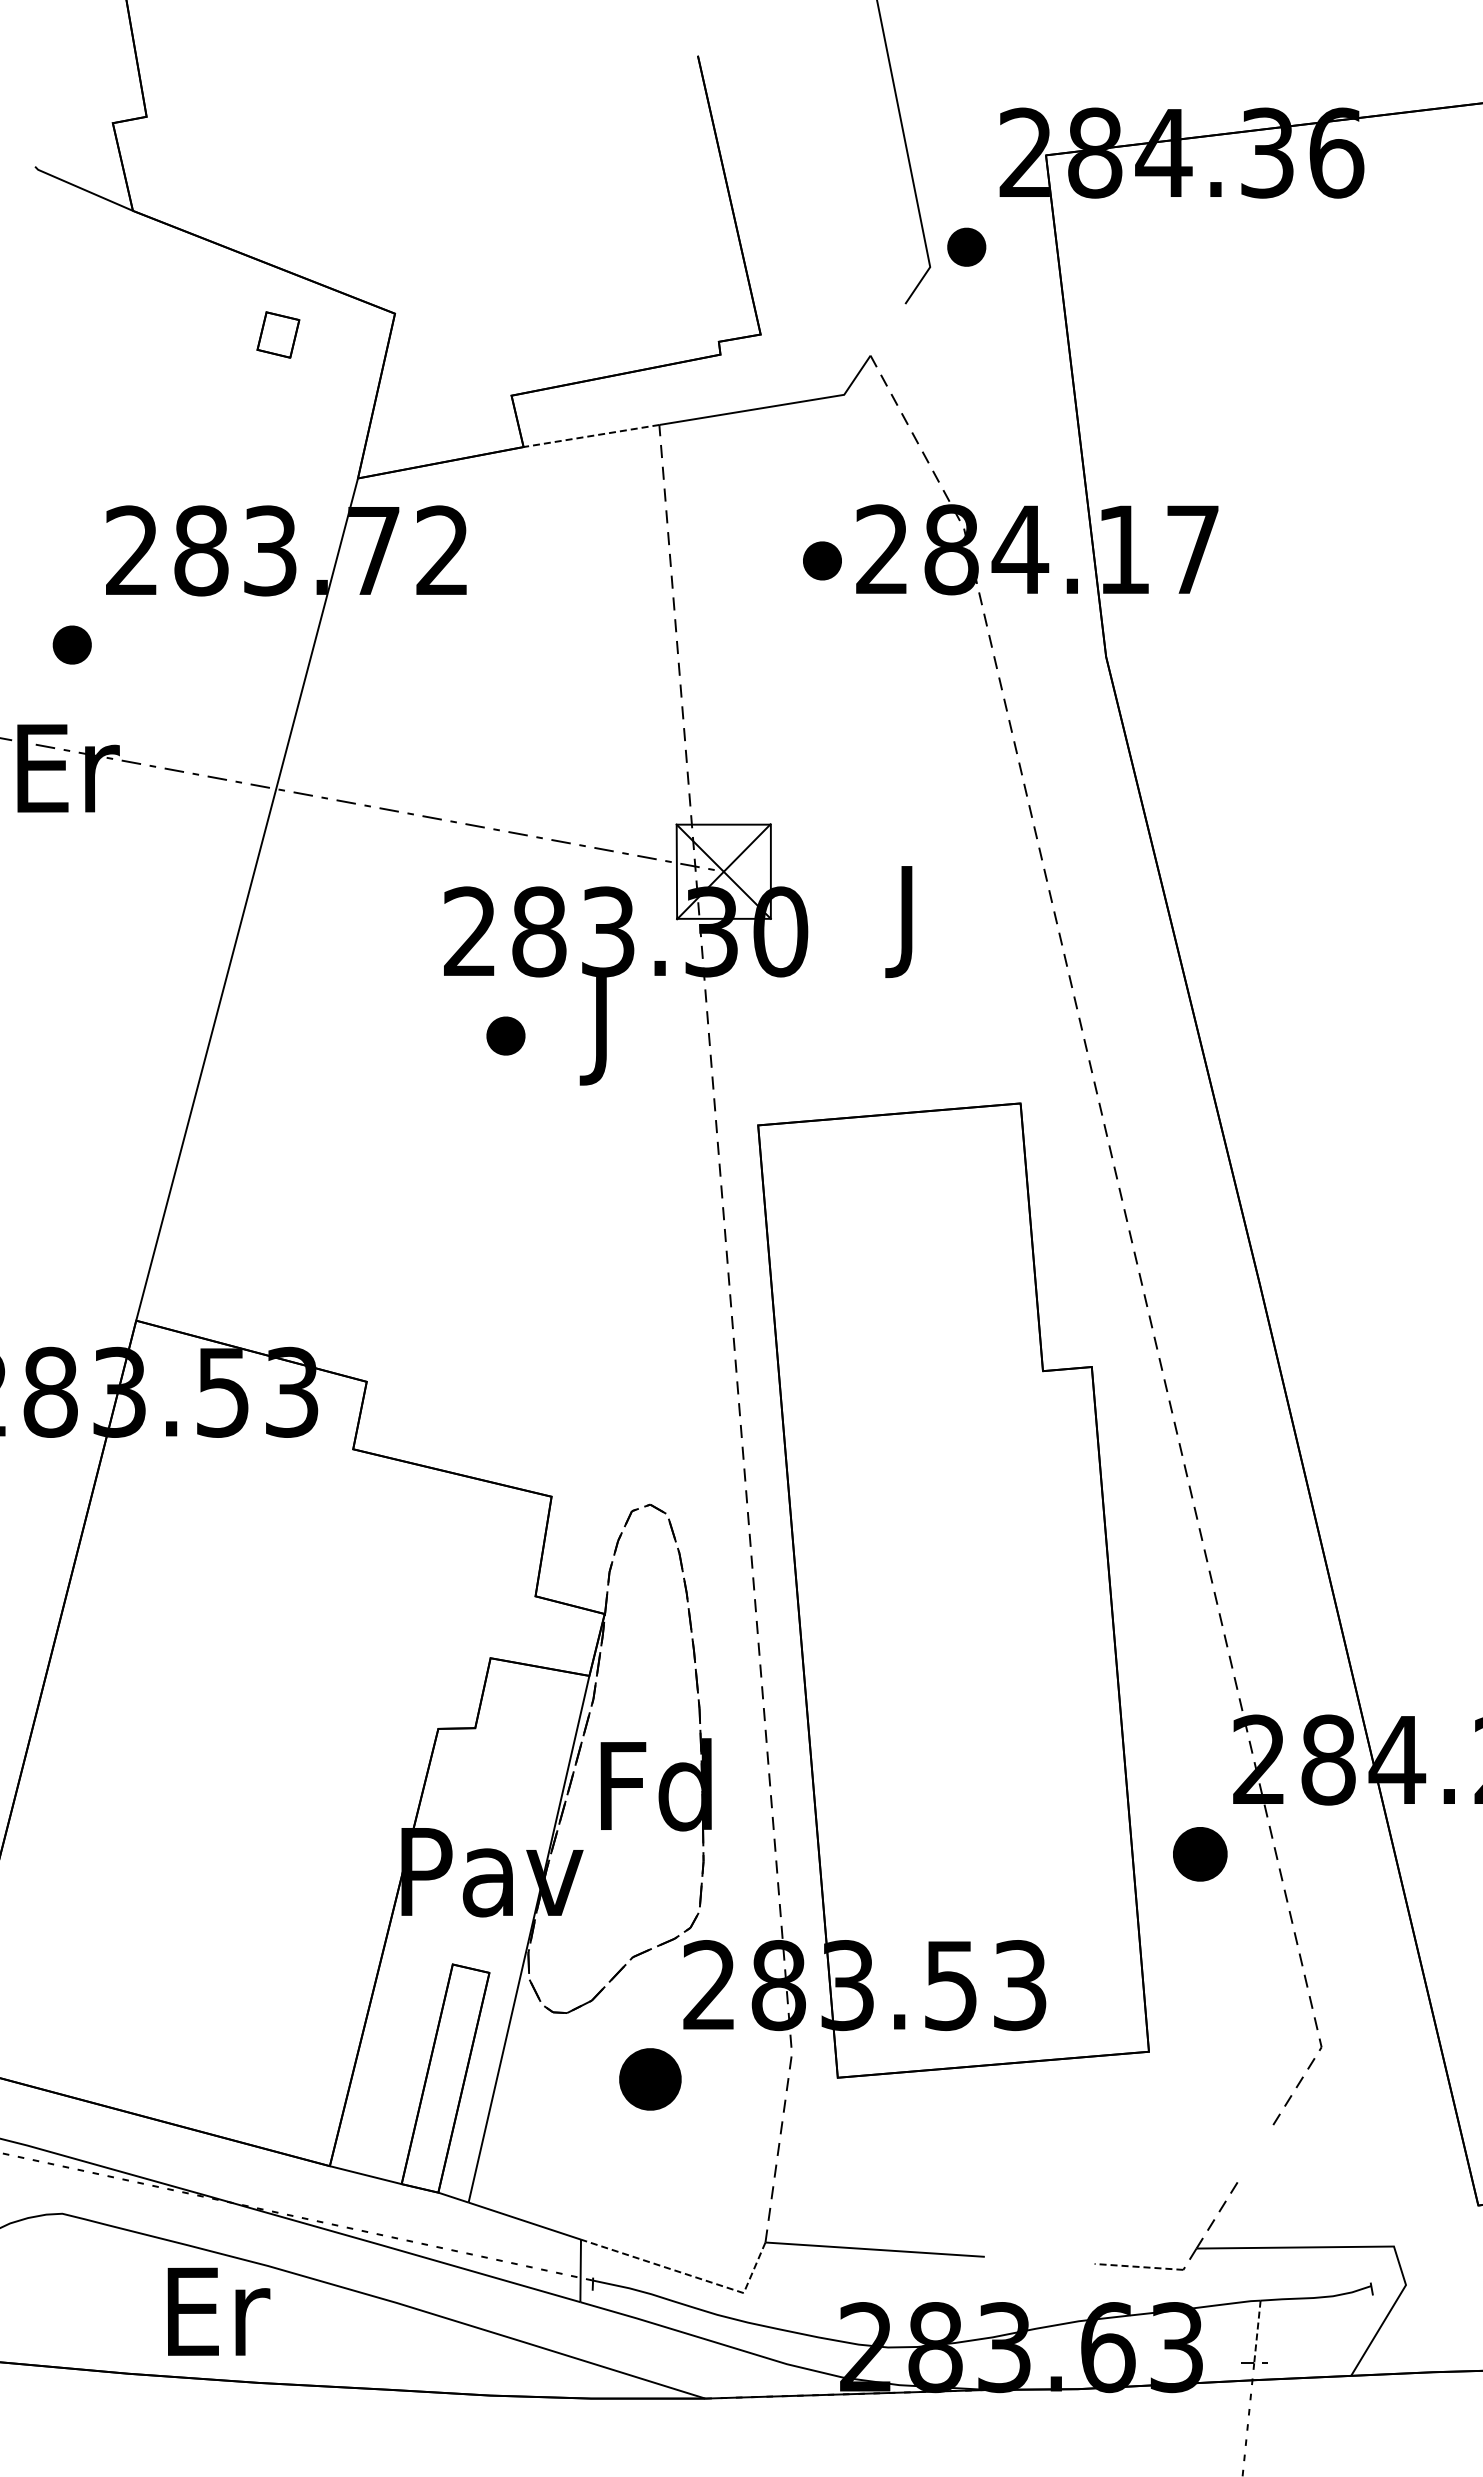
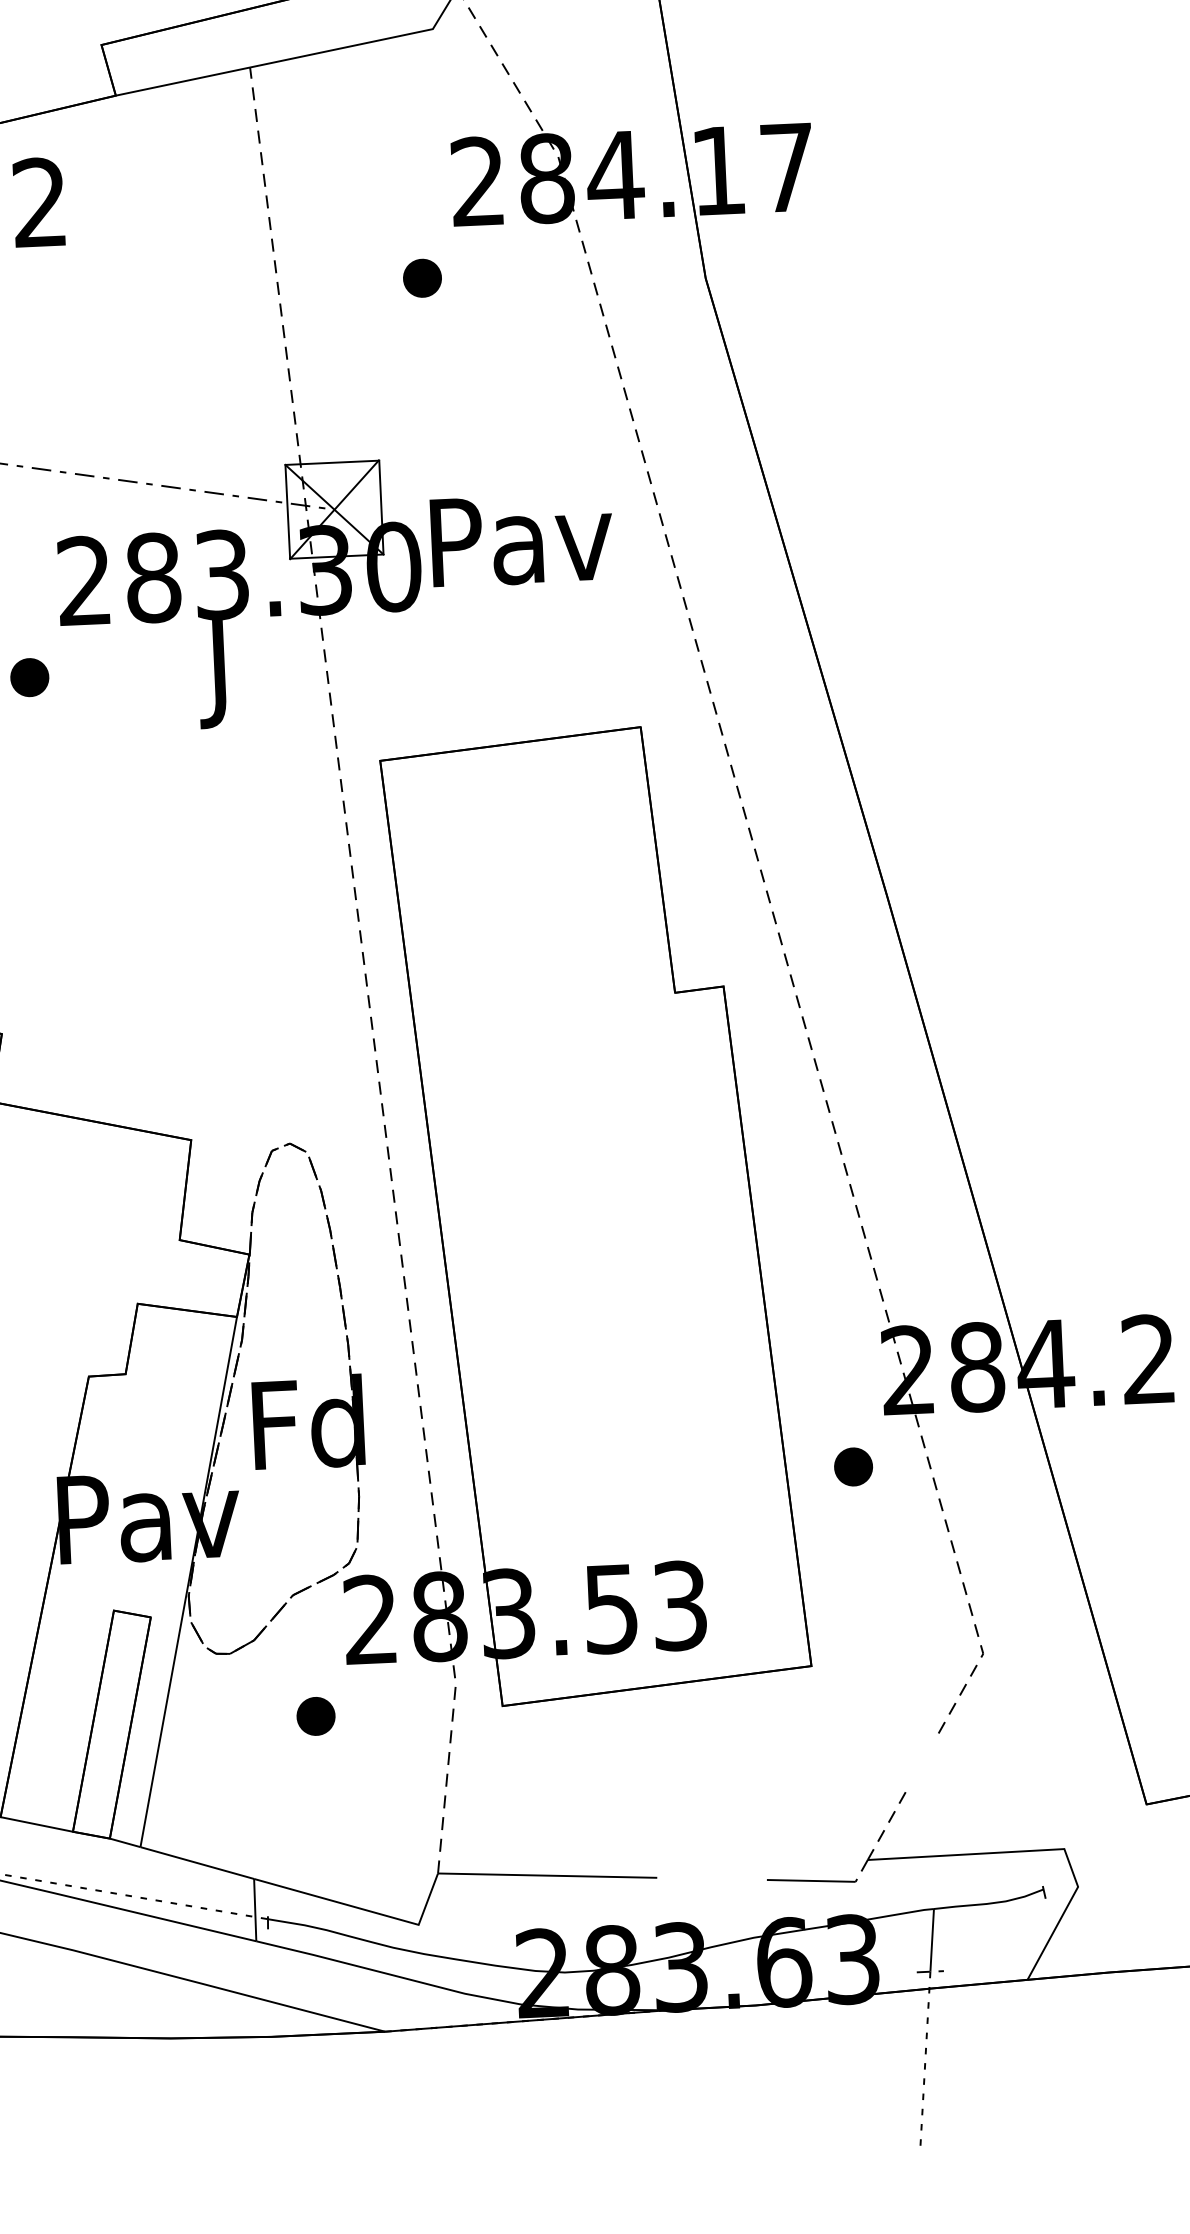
line: (591, 436) -> (183, 82), dashed -> solid
part: (822, 560) -> (422, 277), moved
text: (910, 922) -> (522, 551), J -> Pav
part: (505, 1035) -> (29, 677), moved
part: (1199, 1853) -> (852, 1466), size x0.71
part: (650, 2079) -> (316, 1716), size x0.62
line: (1138, 2266) -> (810, 1880), dashed -> solid
line: (688, 2275) -> (362, 1909), dashed -> solid
line: (1257, 2332) -> (932, 1940), dashed -> solid

